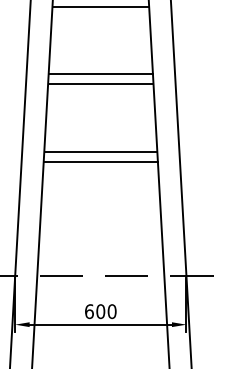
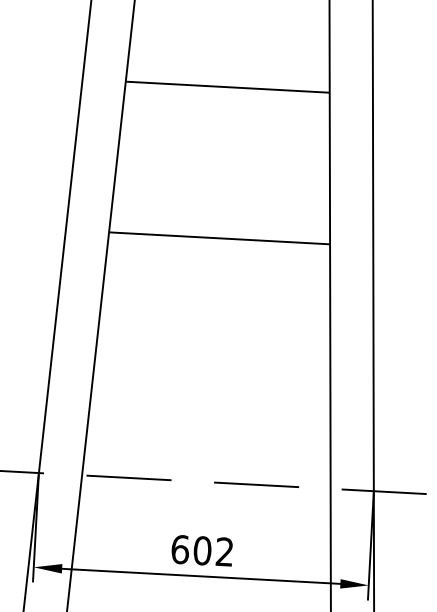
line: (100, 84) -> (226, 106), removed
line: (100, 161) -> (217, 257), removed
text: (111, 311) -> (223, 551), 600 -> 602

